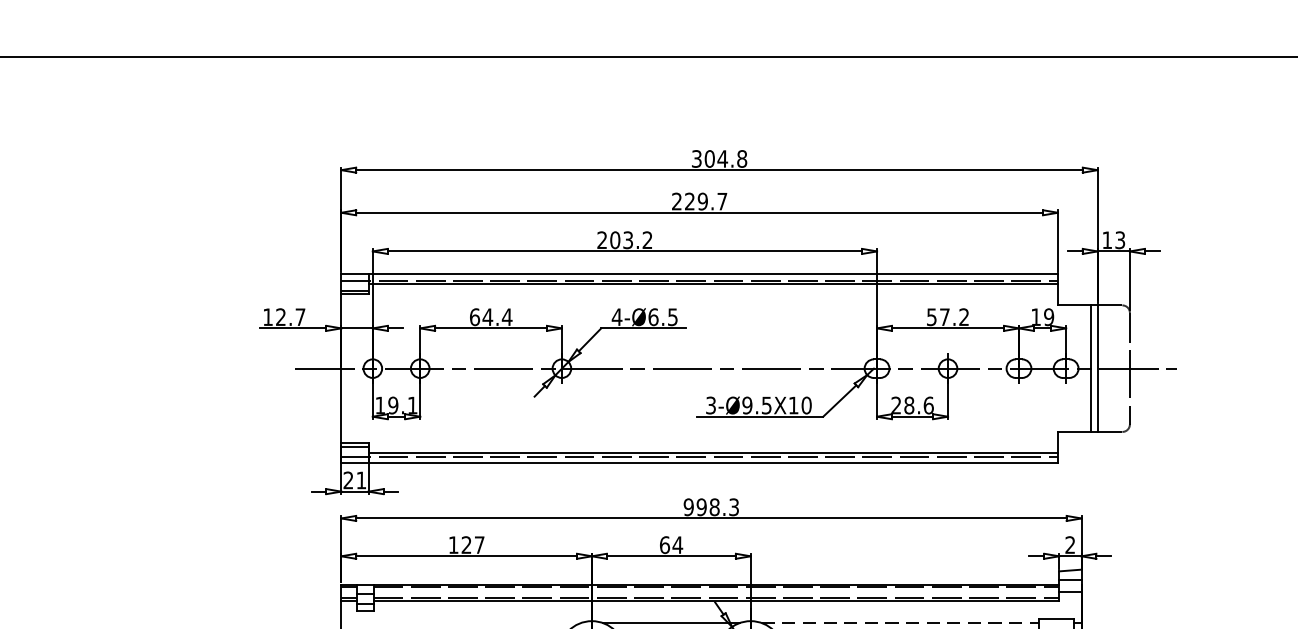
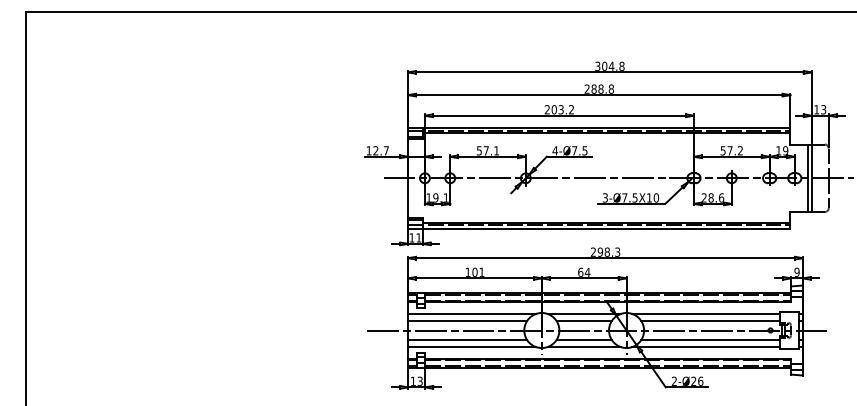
text: (705, 200) -> (602, 88), 229.7 -> 288.8
text: (490, 316) -> (487, 150), 64.4 -> 57.1
text: (653, 316) -> (574, 150), 4-Ø6.5 -> 4-Ø7.5
text: (746, 404) -> (624, 197), 3-Ø9.5X10 -> 3-Ø7.5X10
text: (347, 479) -> (411, 237), 21 -> 11
text: (688, 505) -> (593, 251), 998.3 -> 298.3
text: (473, 543) -> (478, 271), 127 -> 101
text: (1069, 543) -> (796, 271), 2 -> 9
line: (461, 622) -> (472, 313), added
line: (900, 622) -> (706, 313), dashed -> solid

